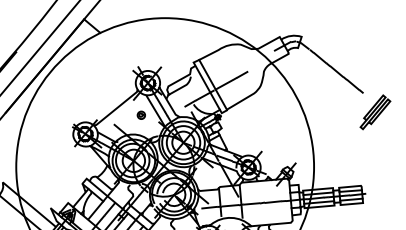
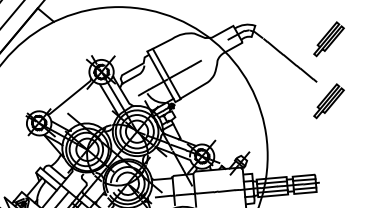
curve: (375, 50) -> (329, 39), added
part: (140, 114) -> (94, 103), removed

